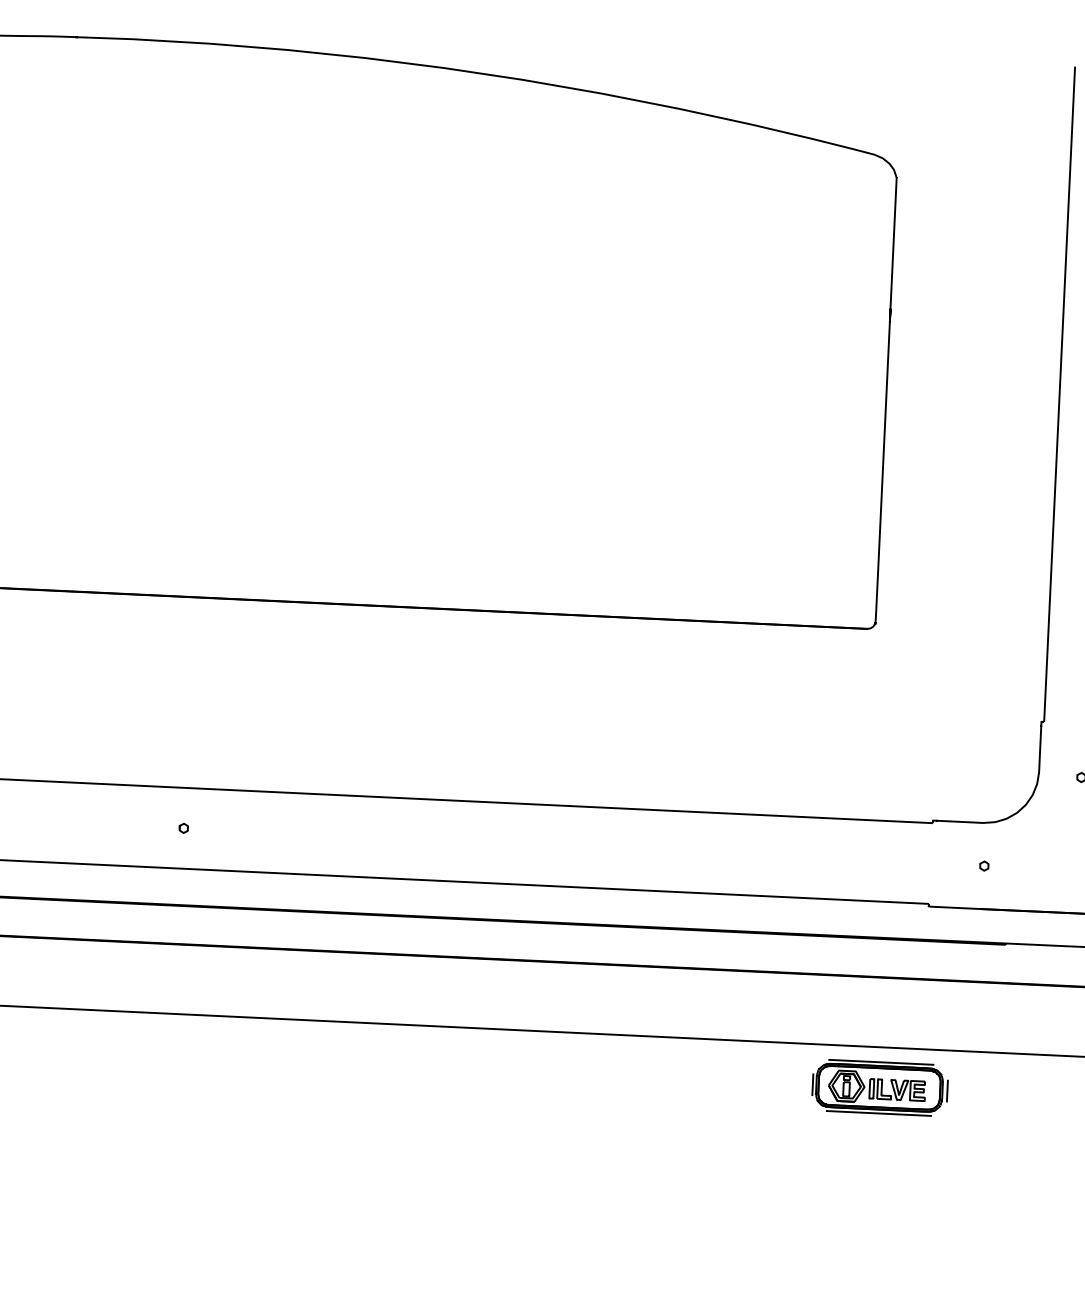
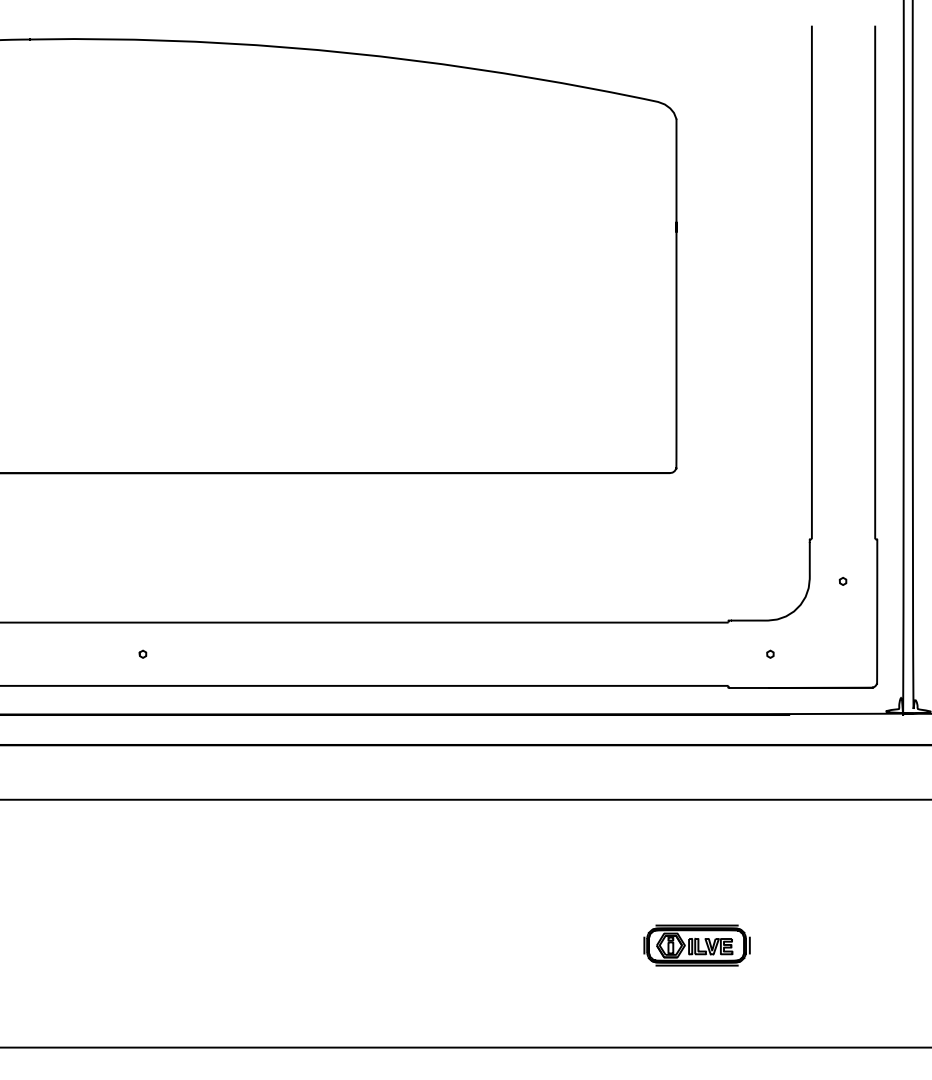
part: (879, 1087) -> (696, 945), moved

